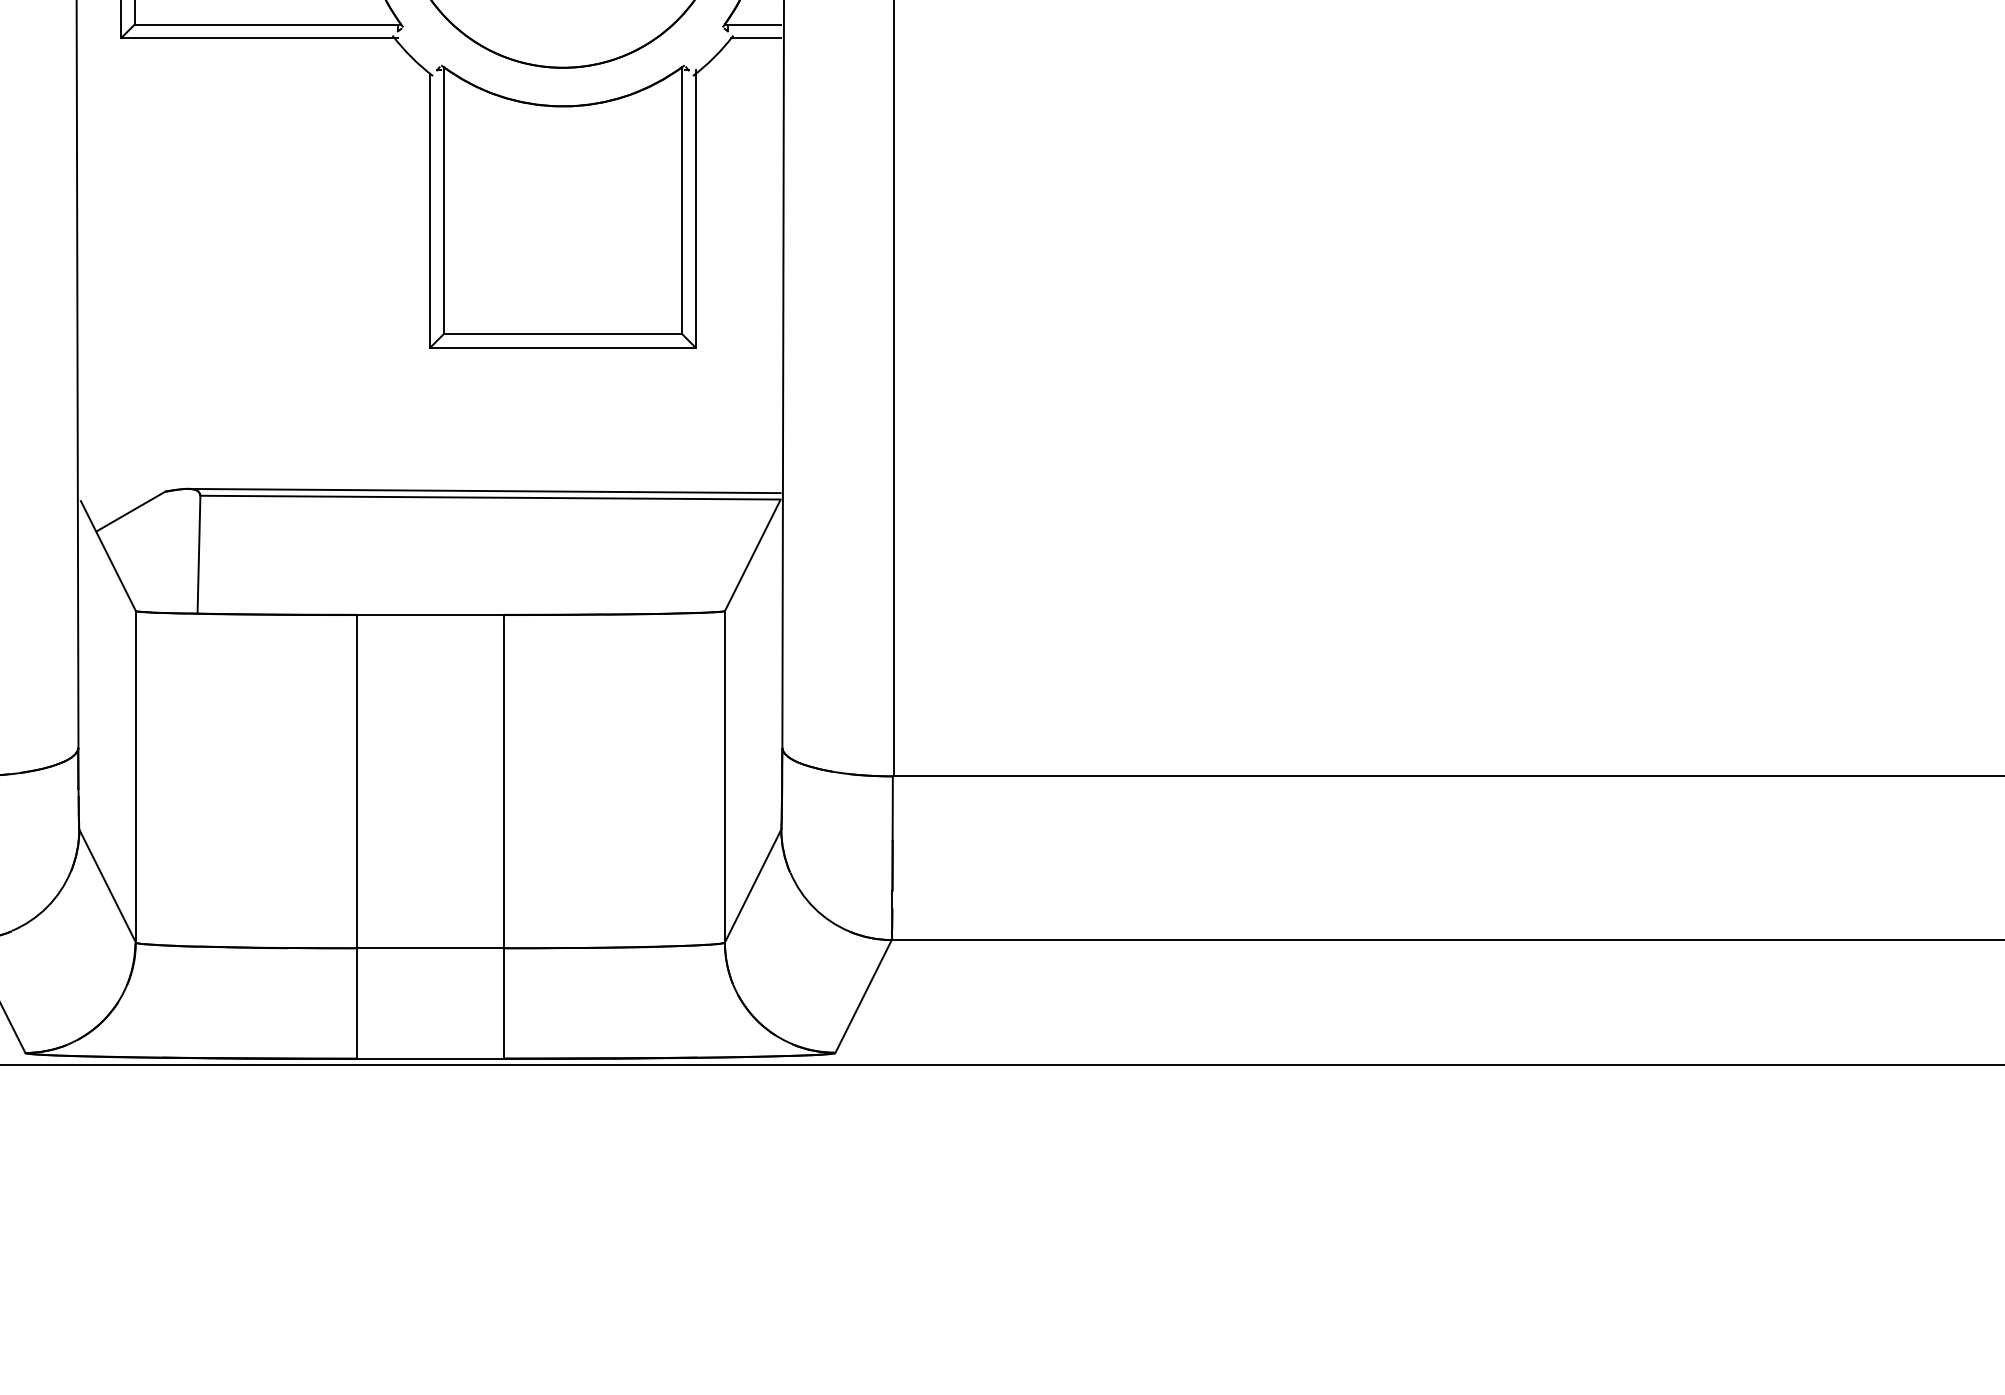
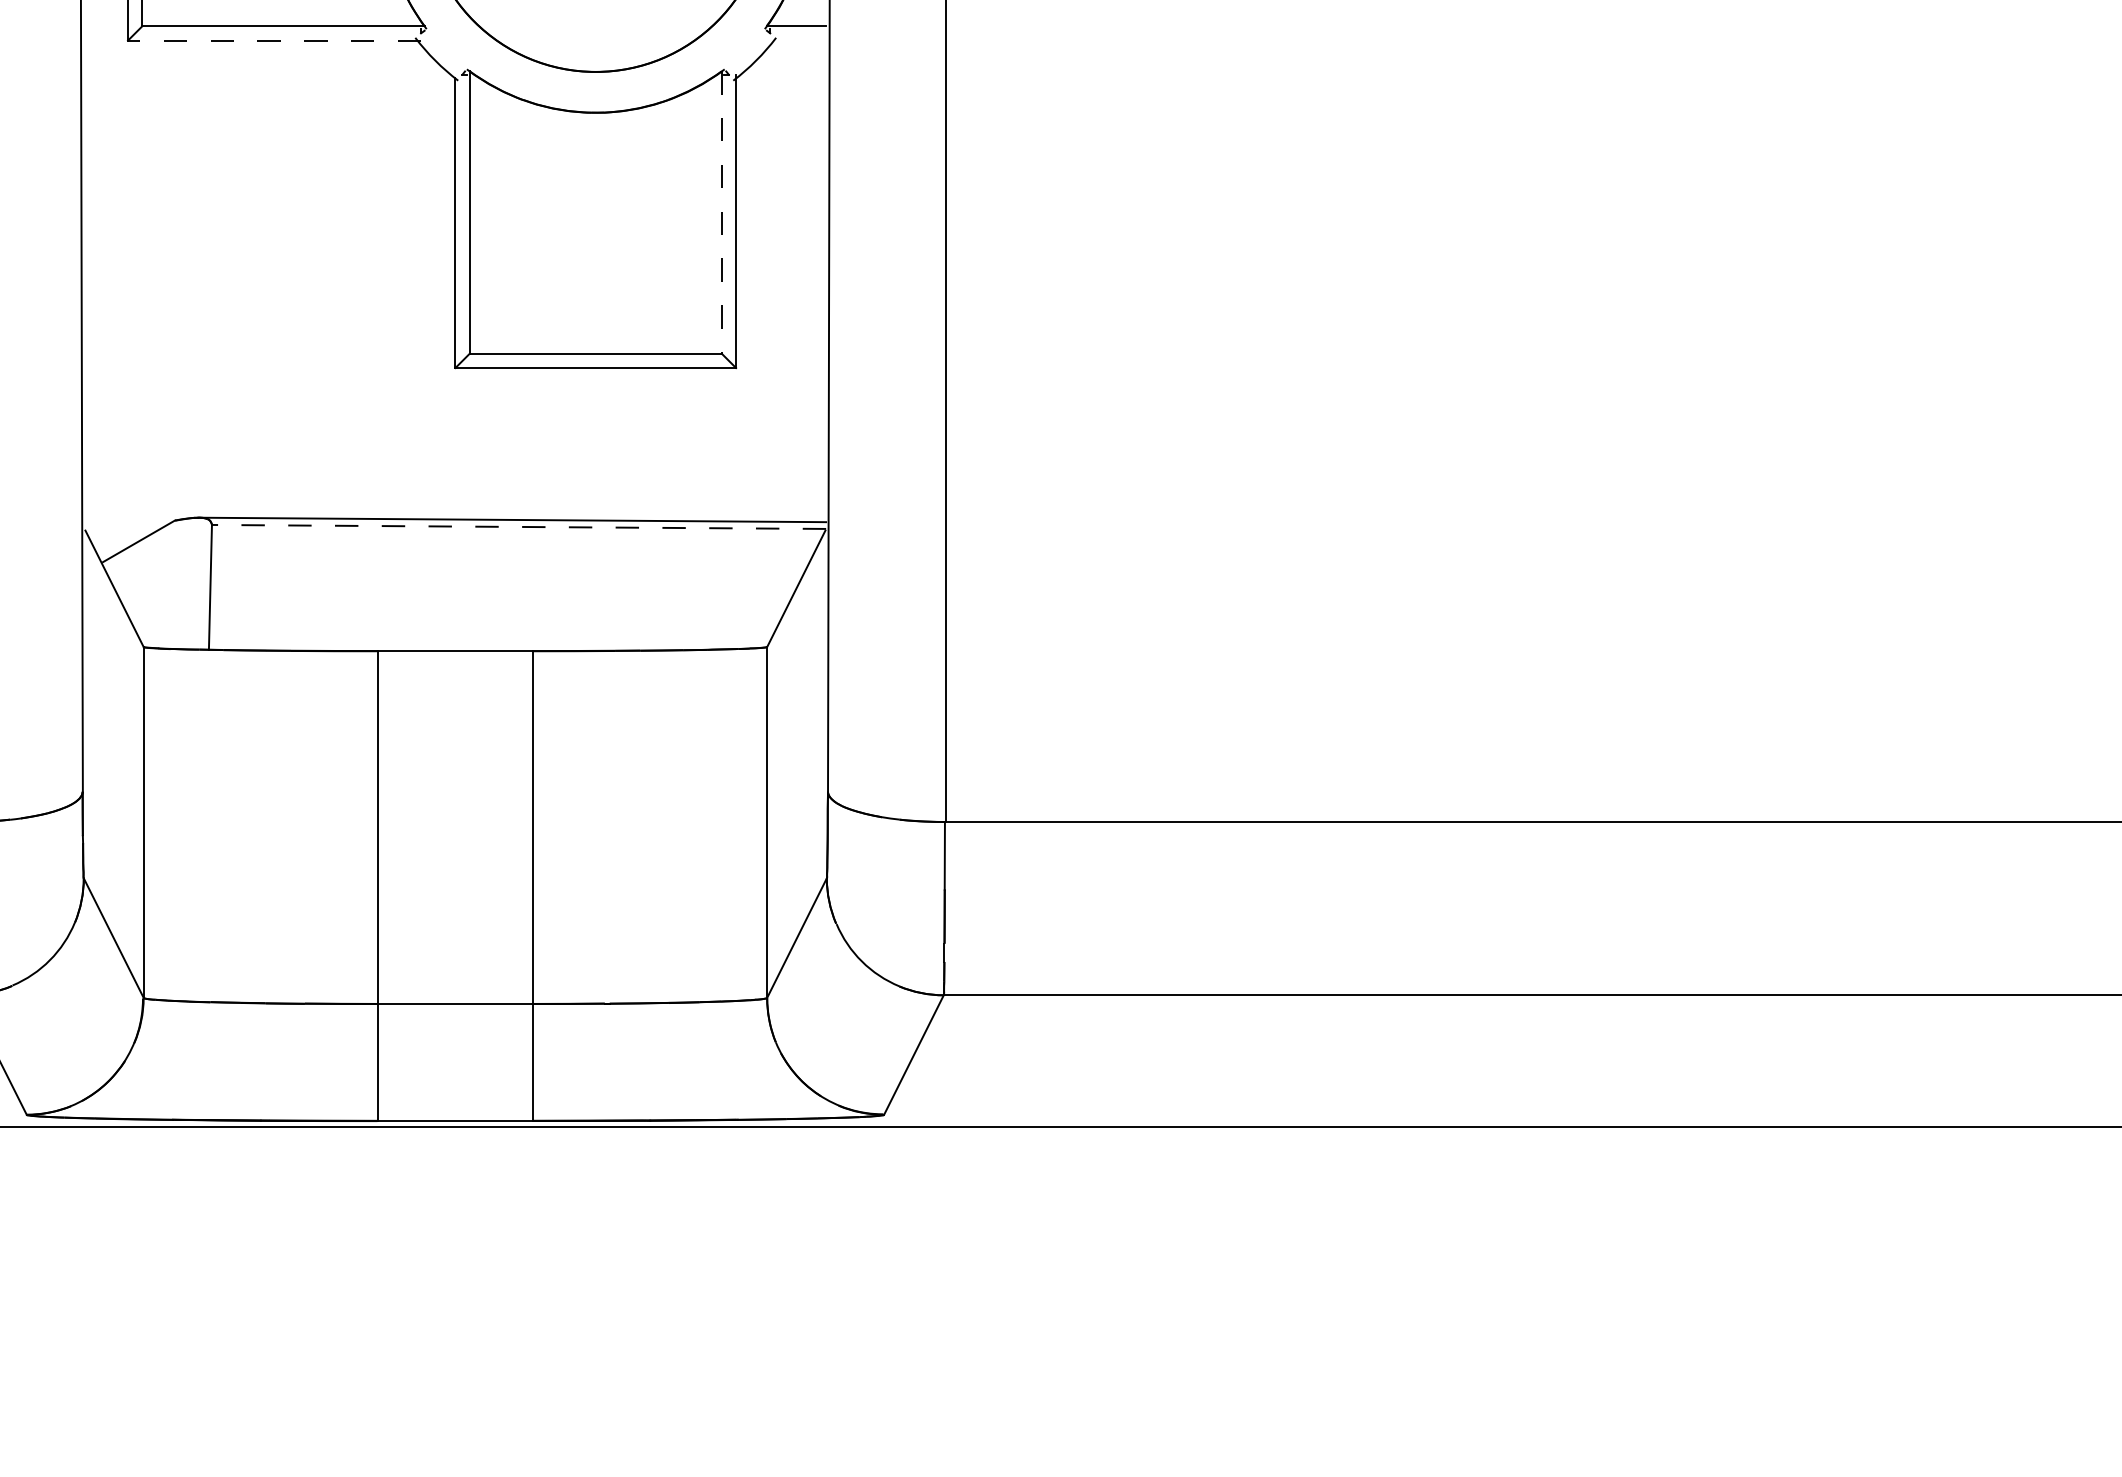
line: (259, 38) -> (274, 40), solid -> dashed
line: (755, 38) -> (799, 40), removed
line: (681, 201) -> (721, 213), solid -> dashed
line: (490, 497) -> (518, 526), solid -> dashed

